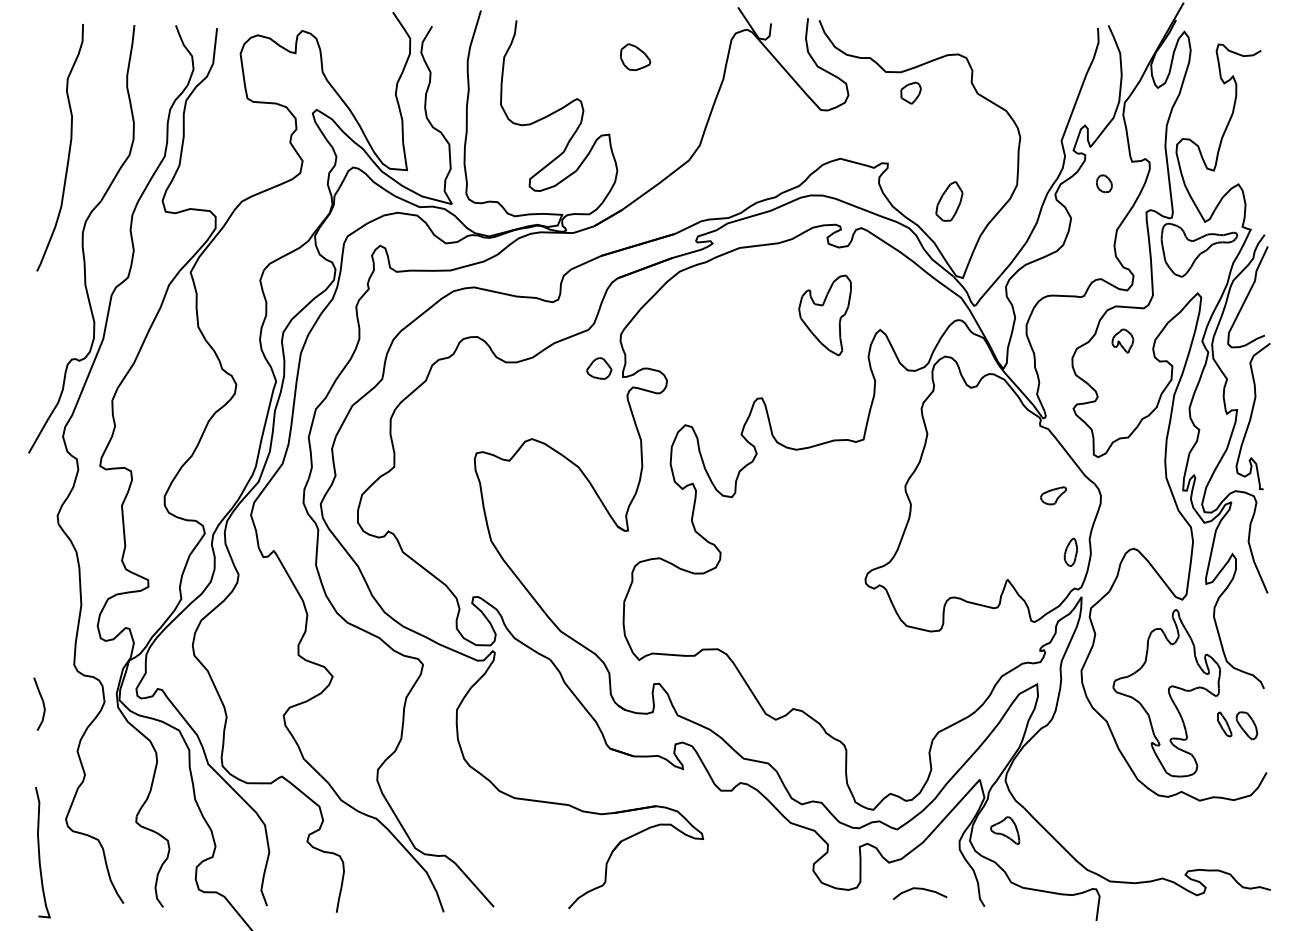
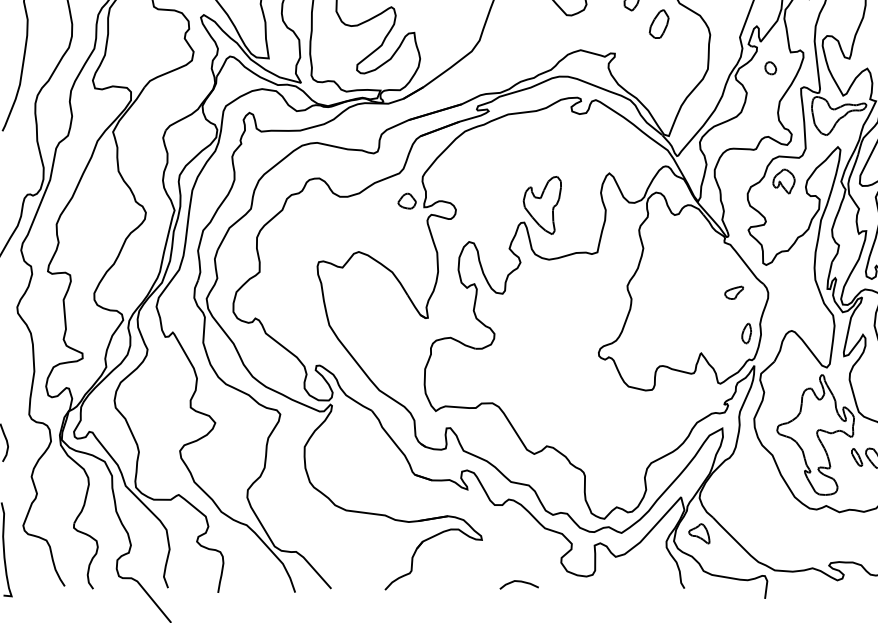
part: (949, 201) -> (659, 24), moved
part: (824, 315) -> (541, 205), moved
part: (1122, 340) -> (783, 181), size x1.43
curve: (919, 889) -> (518, 581), moved

